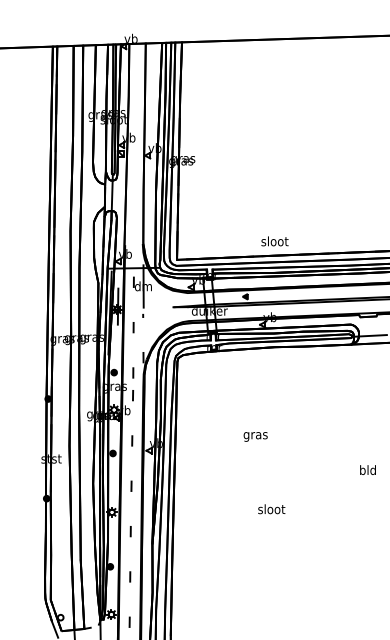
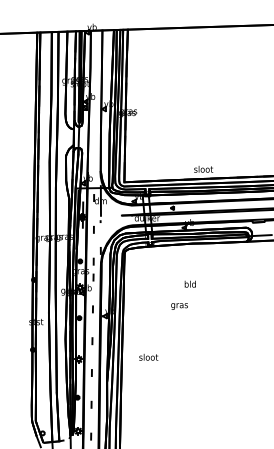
text: (274, 241) -> (203, 169), moved
text: (367, 469) -> (189, 283), moved
text: (271, 509) -> (148, 357), moved

